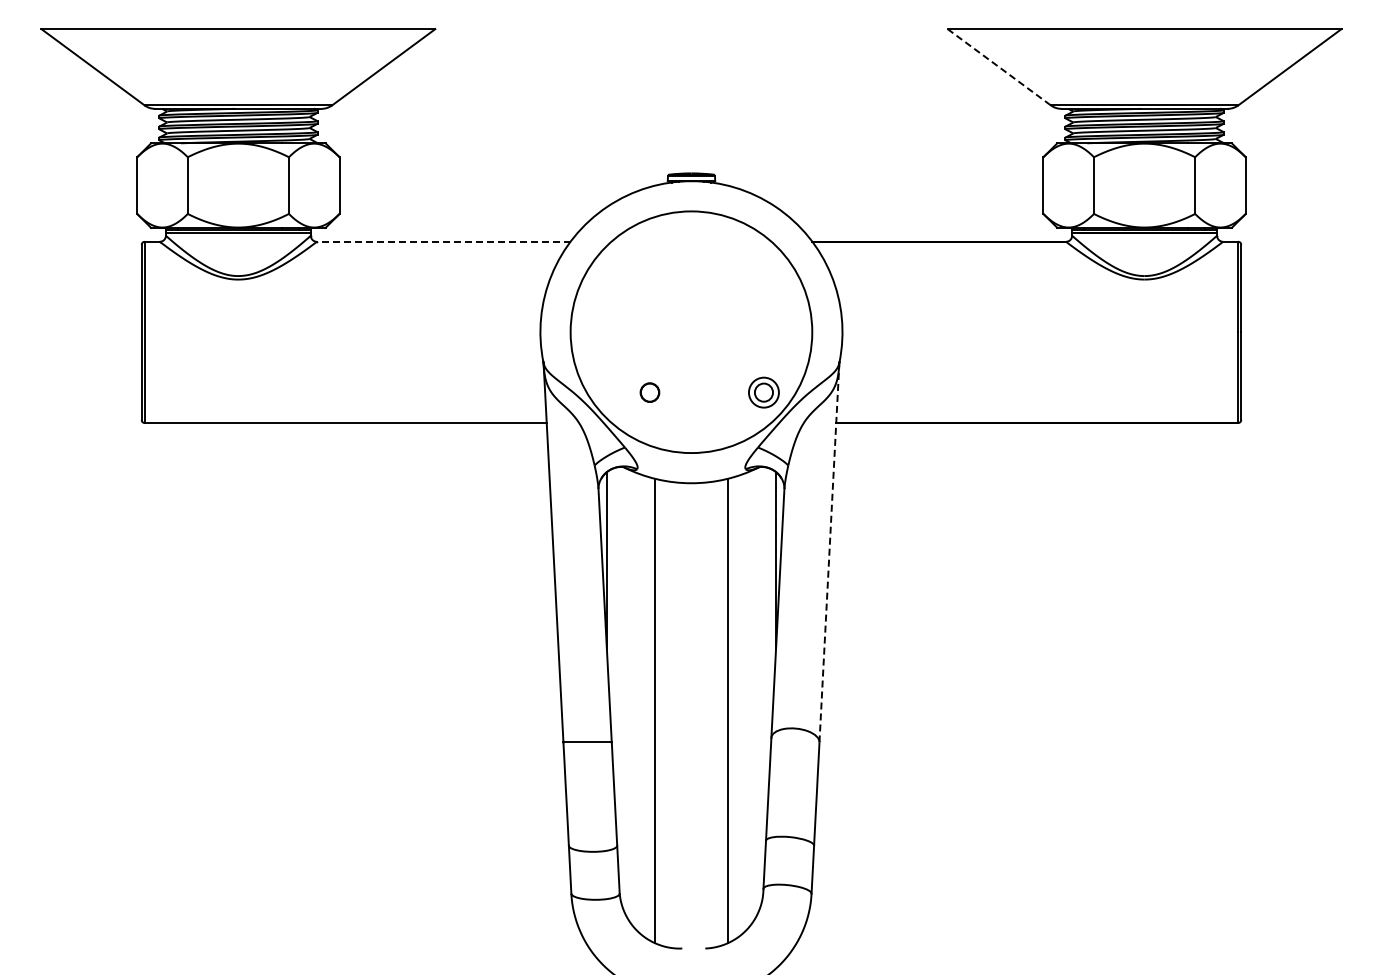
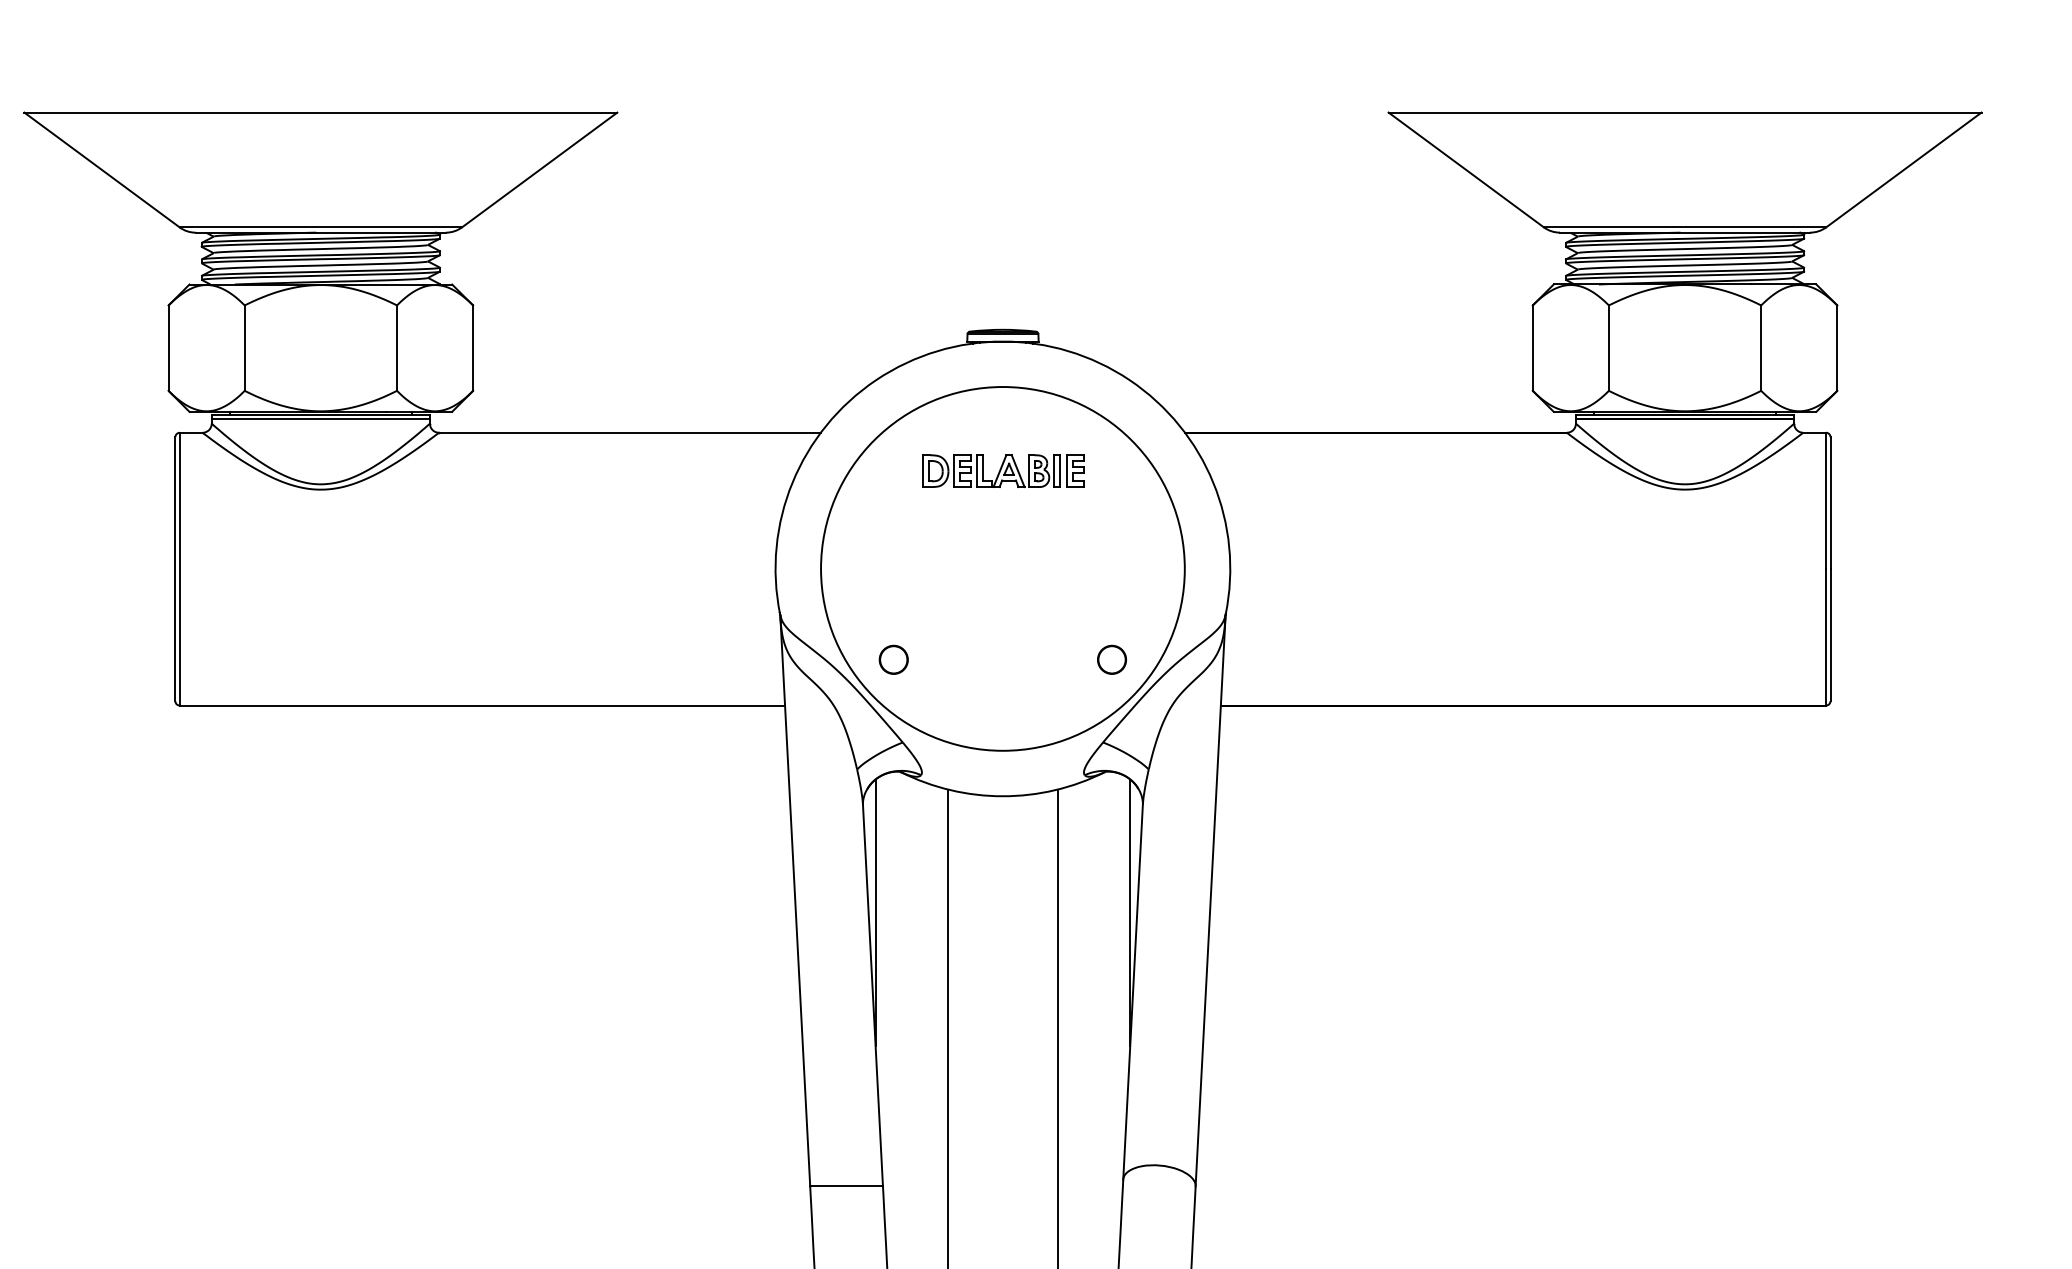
line: (999, 67) -> (1466, 170), dashed -> solid
line: (443, 241) -> (629, 432), dashed -> solid
part: (691, 266) -> (1002, 469), added
part: (649, 392) -> (893, 659), moved
circle: (763, 392) -> (1111, 659), size x0.62
line: (829, 553) -> (1210, 901), dashed -> solid

